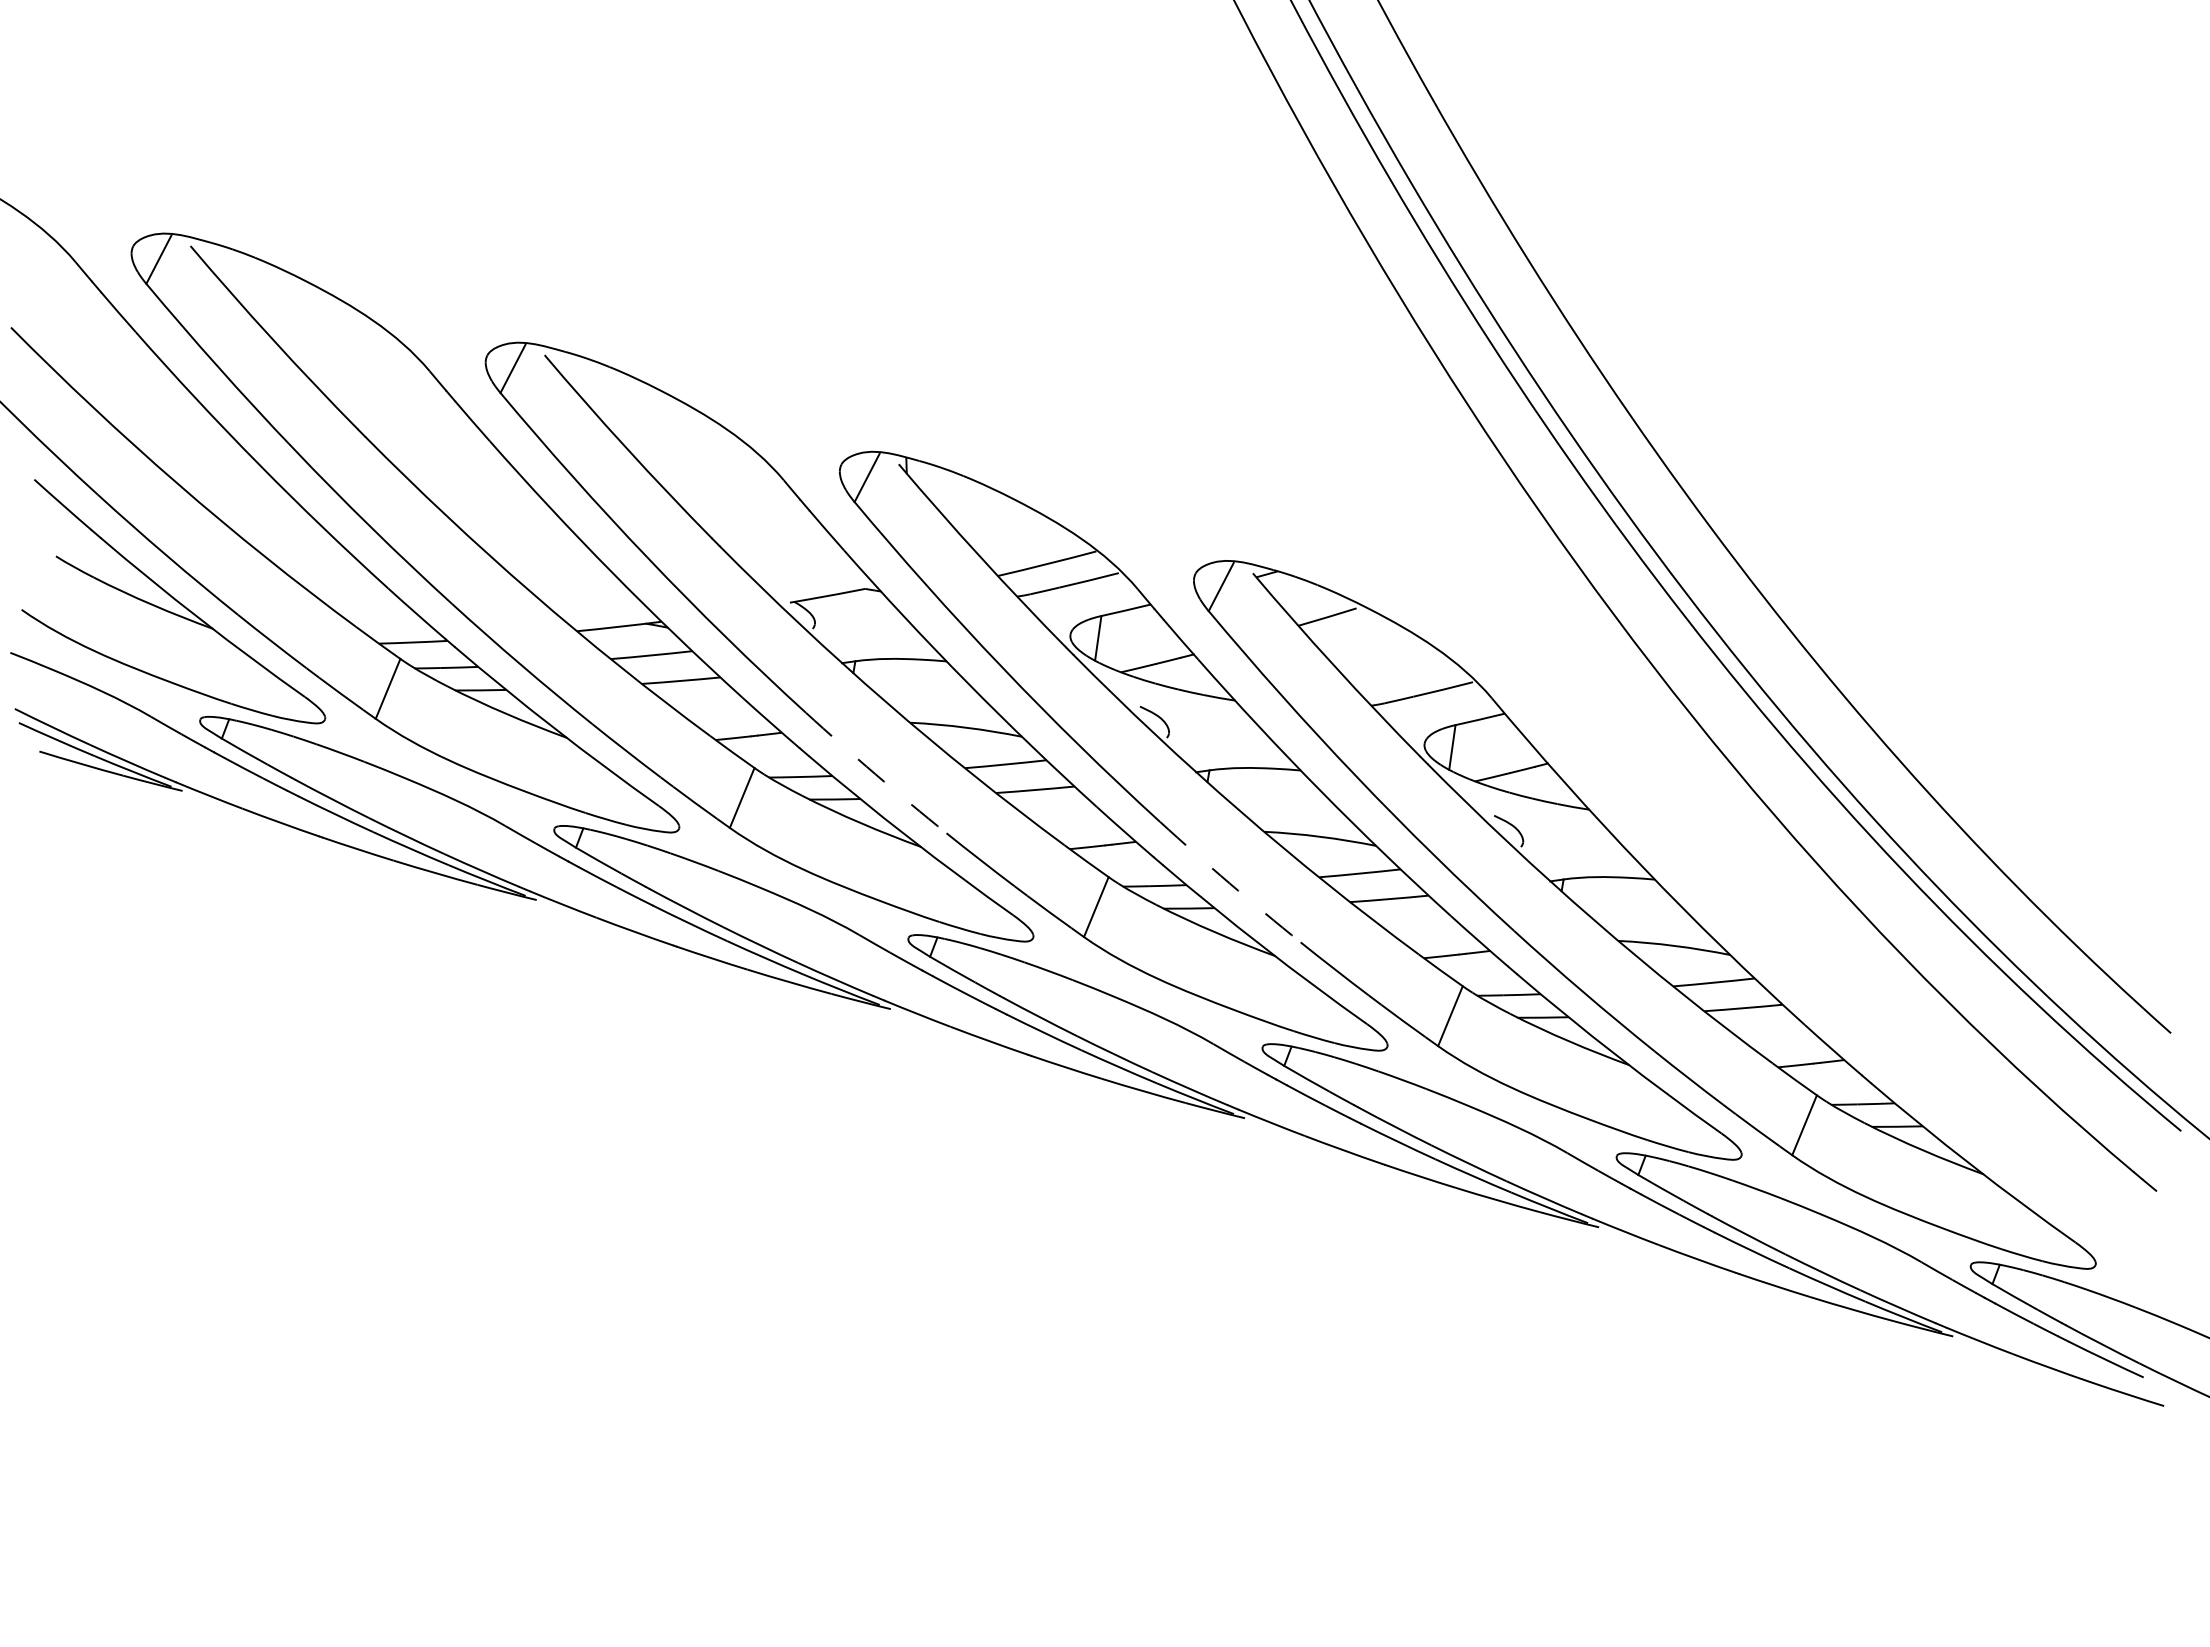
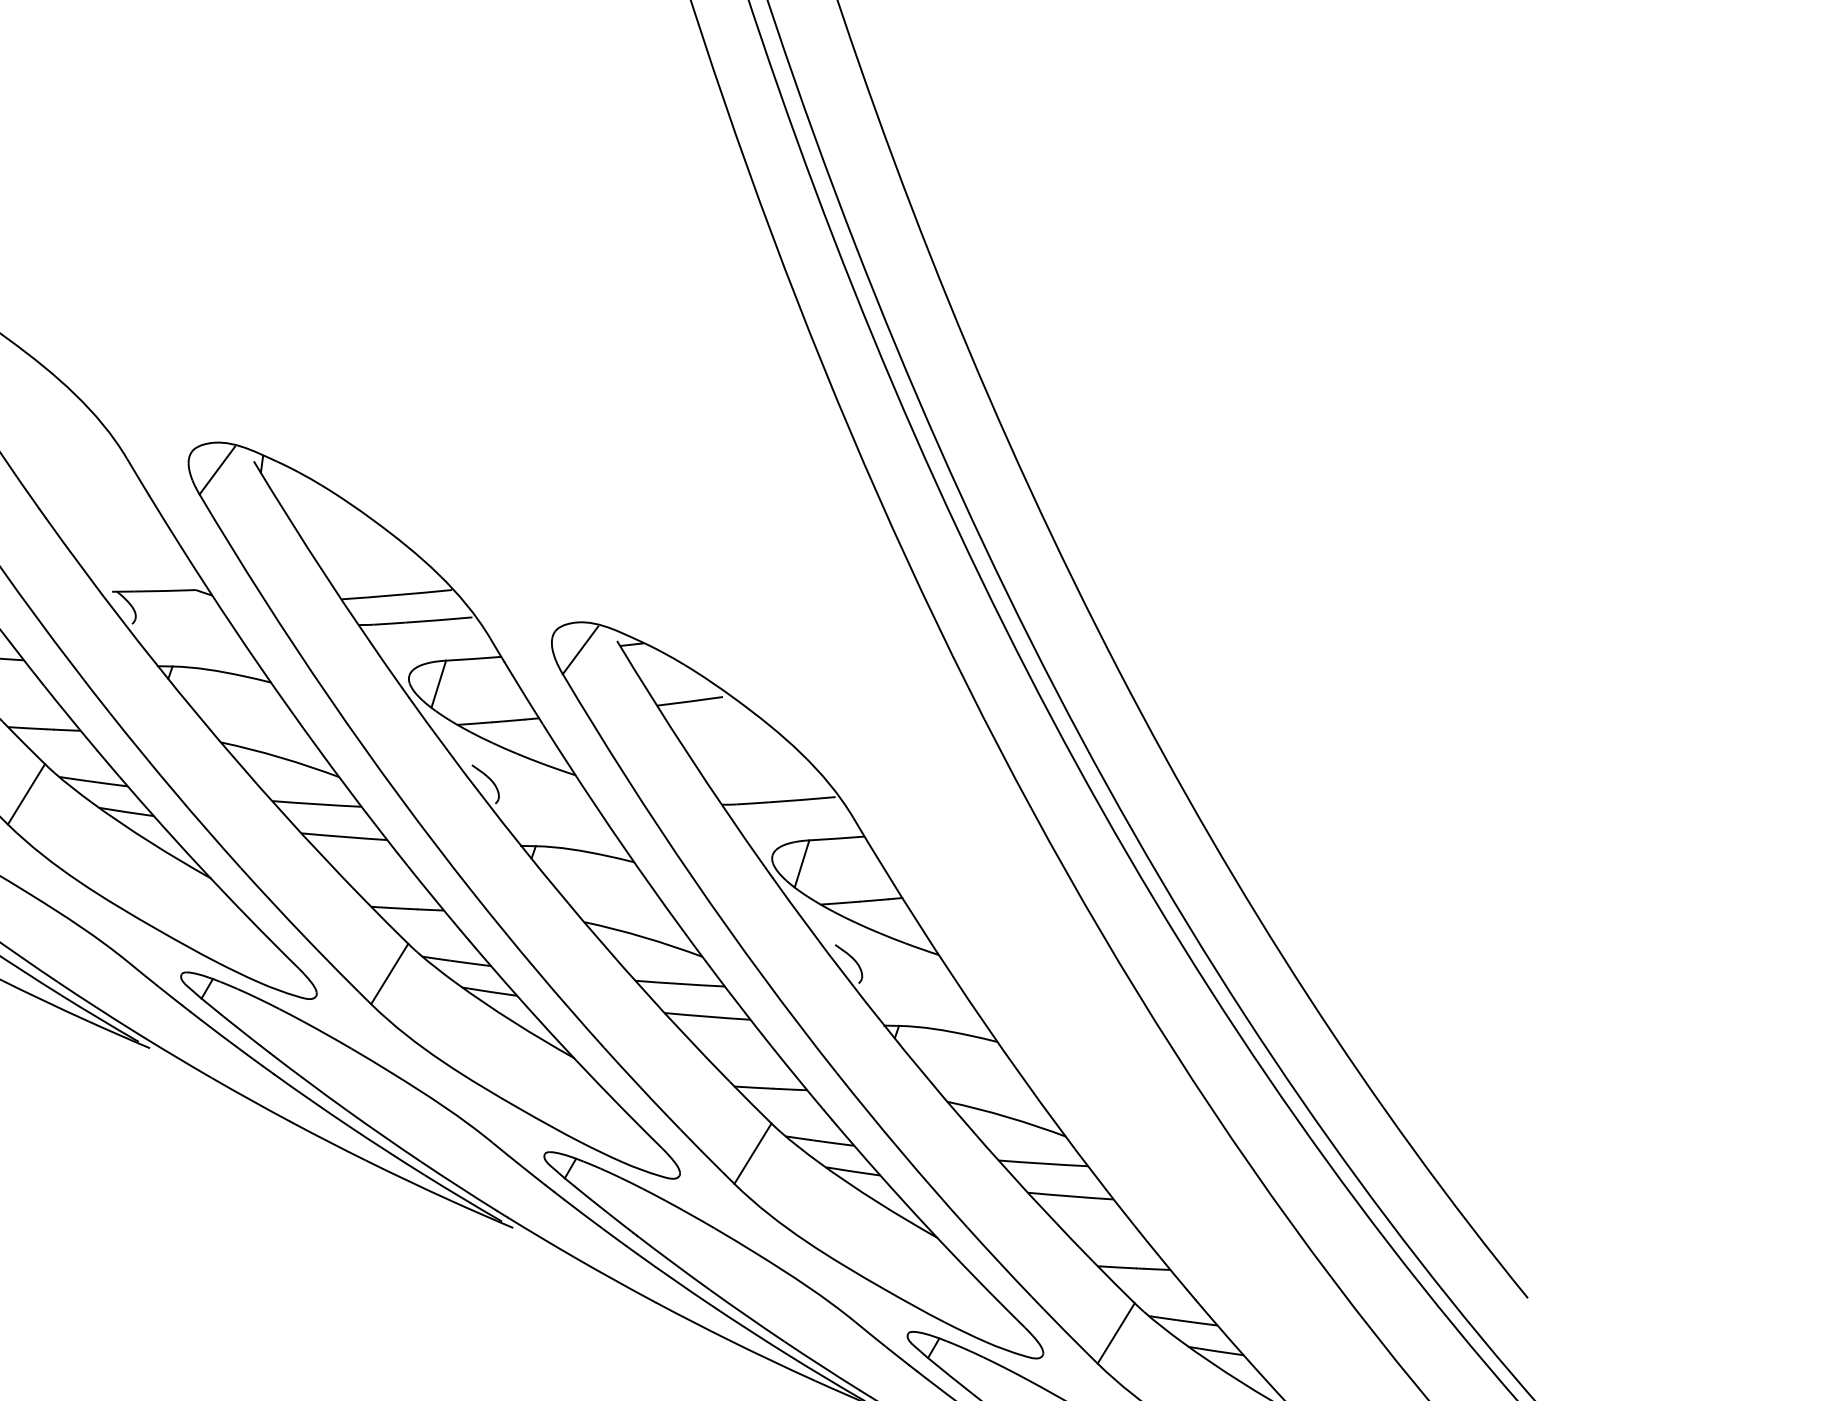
arc: (875, 774) -> (174, 792), dashed -> solid
arc: (1229, 883) -> (537, 971), dashed -> solid

